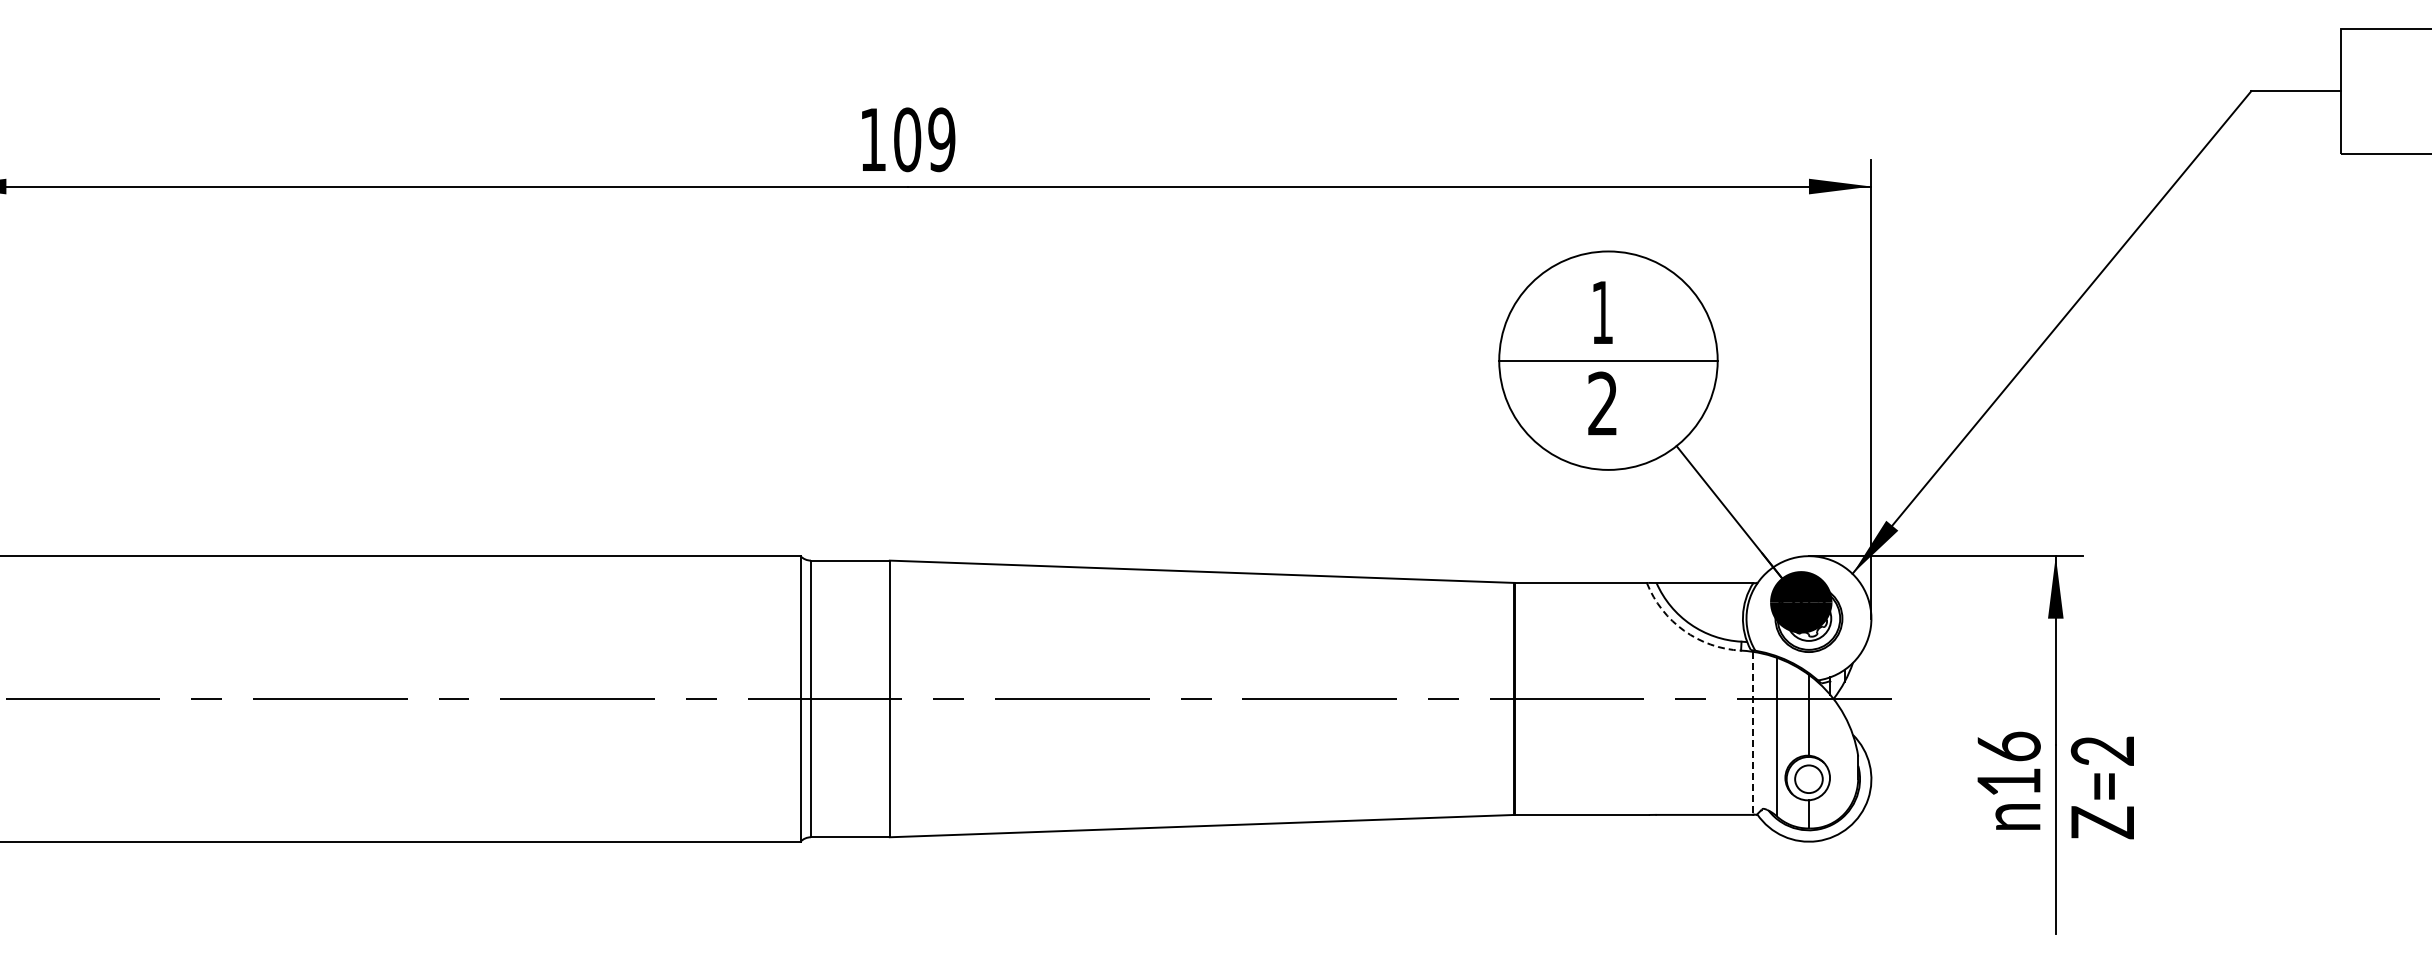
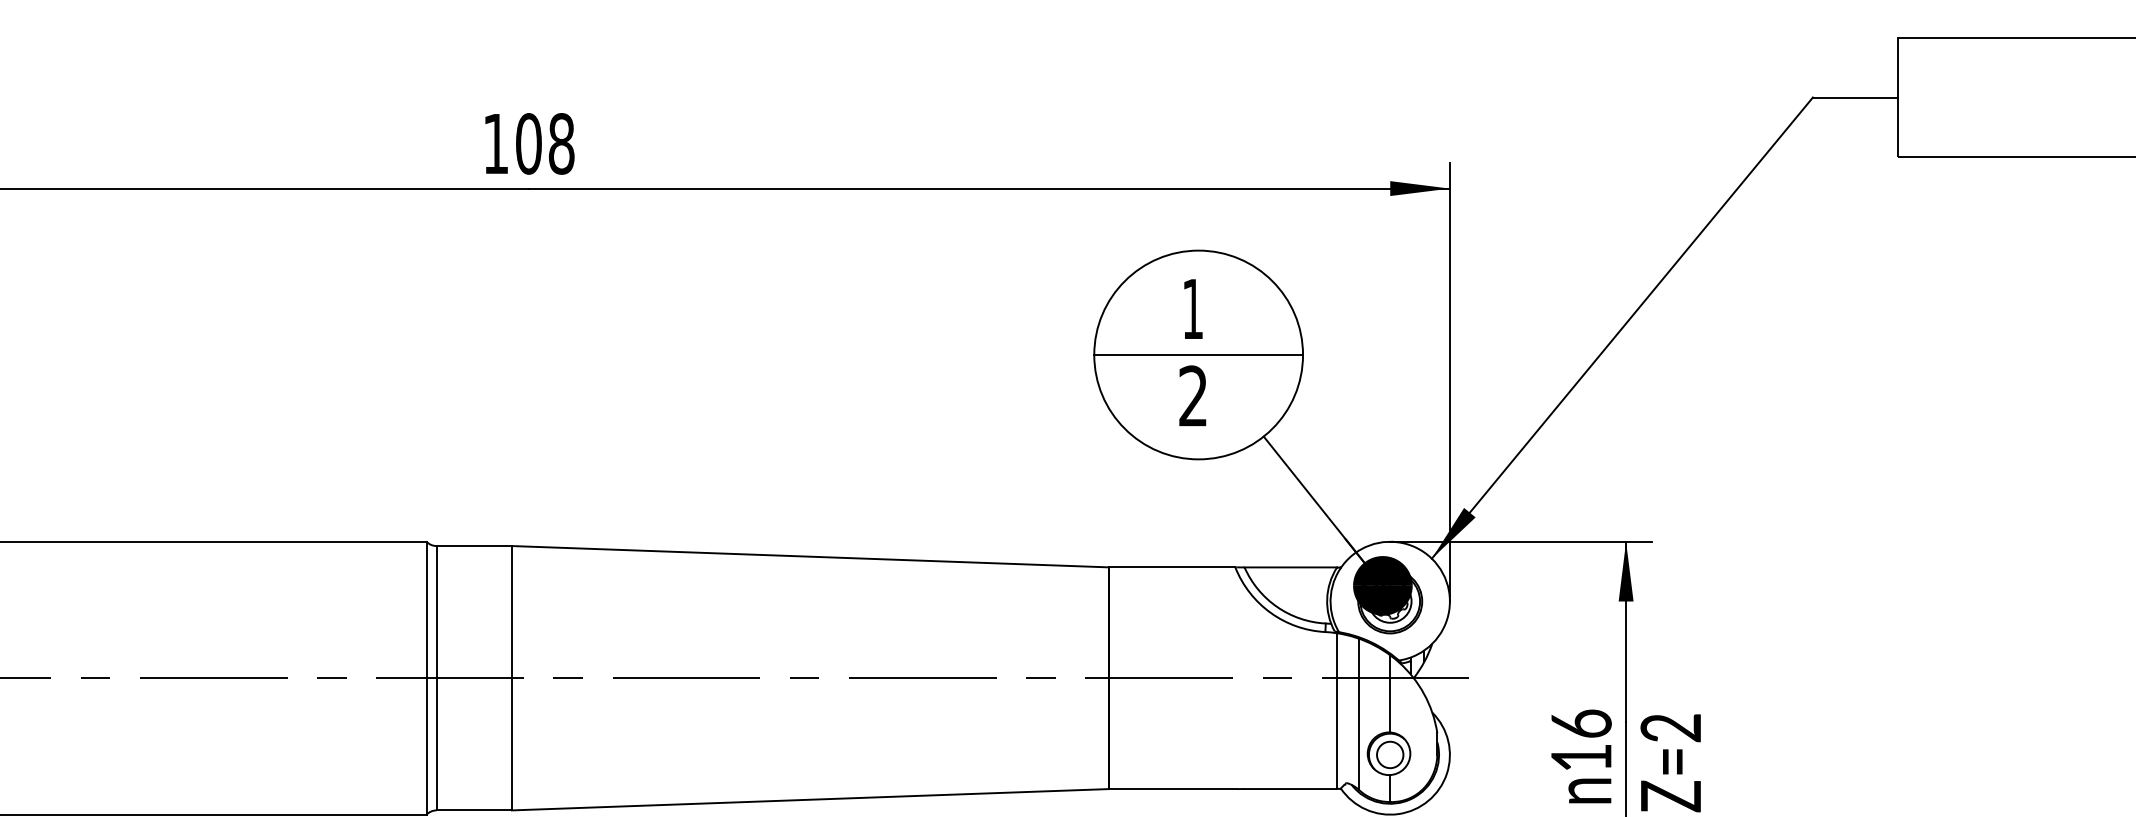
text: (941, 139) -> (561, 143), 109 -> 108
arc: (1684, 630) -> (1271, 612), dashed -> solid
line: (1753, 733) -> (1337, 711), dashed -> solid

